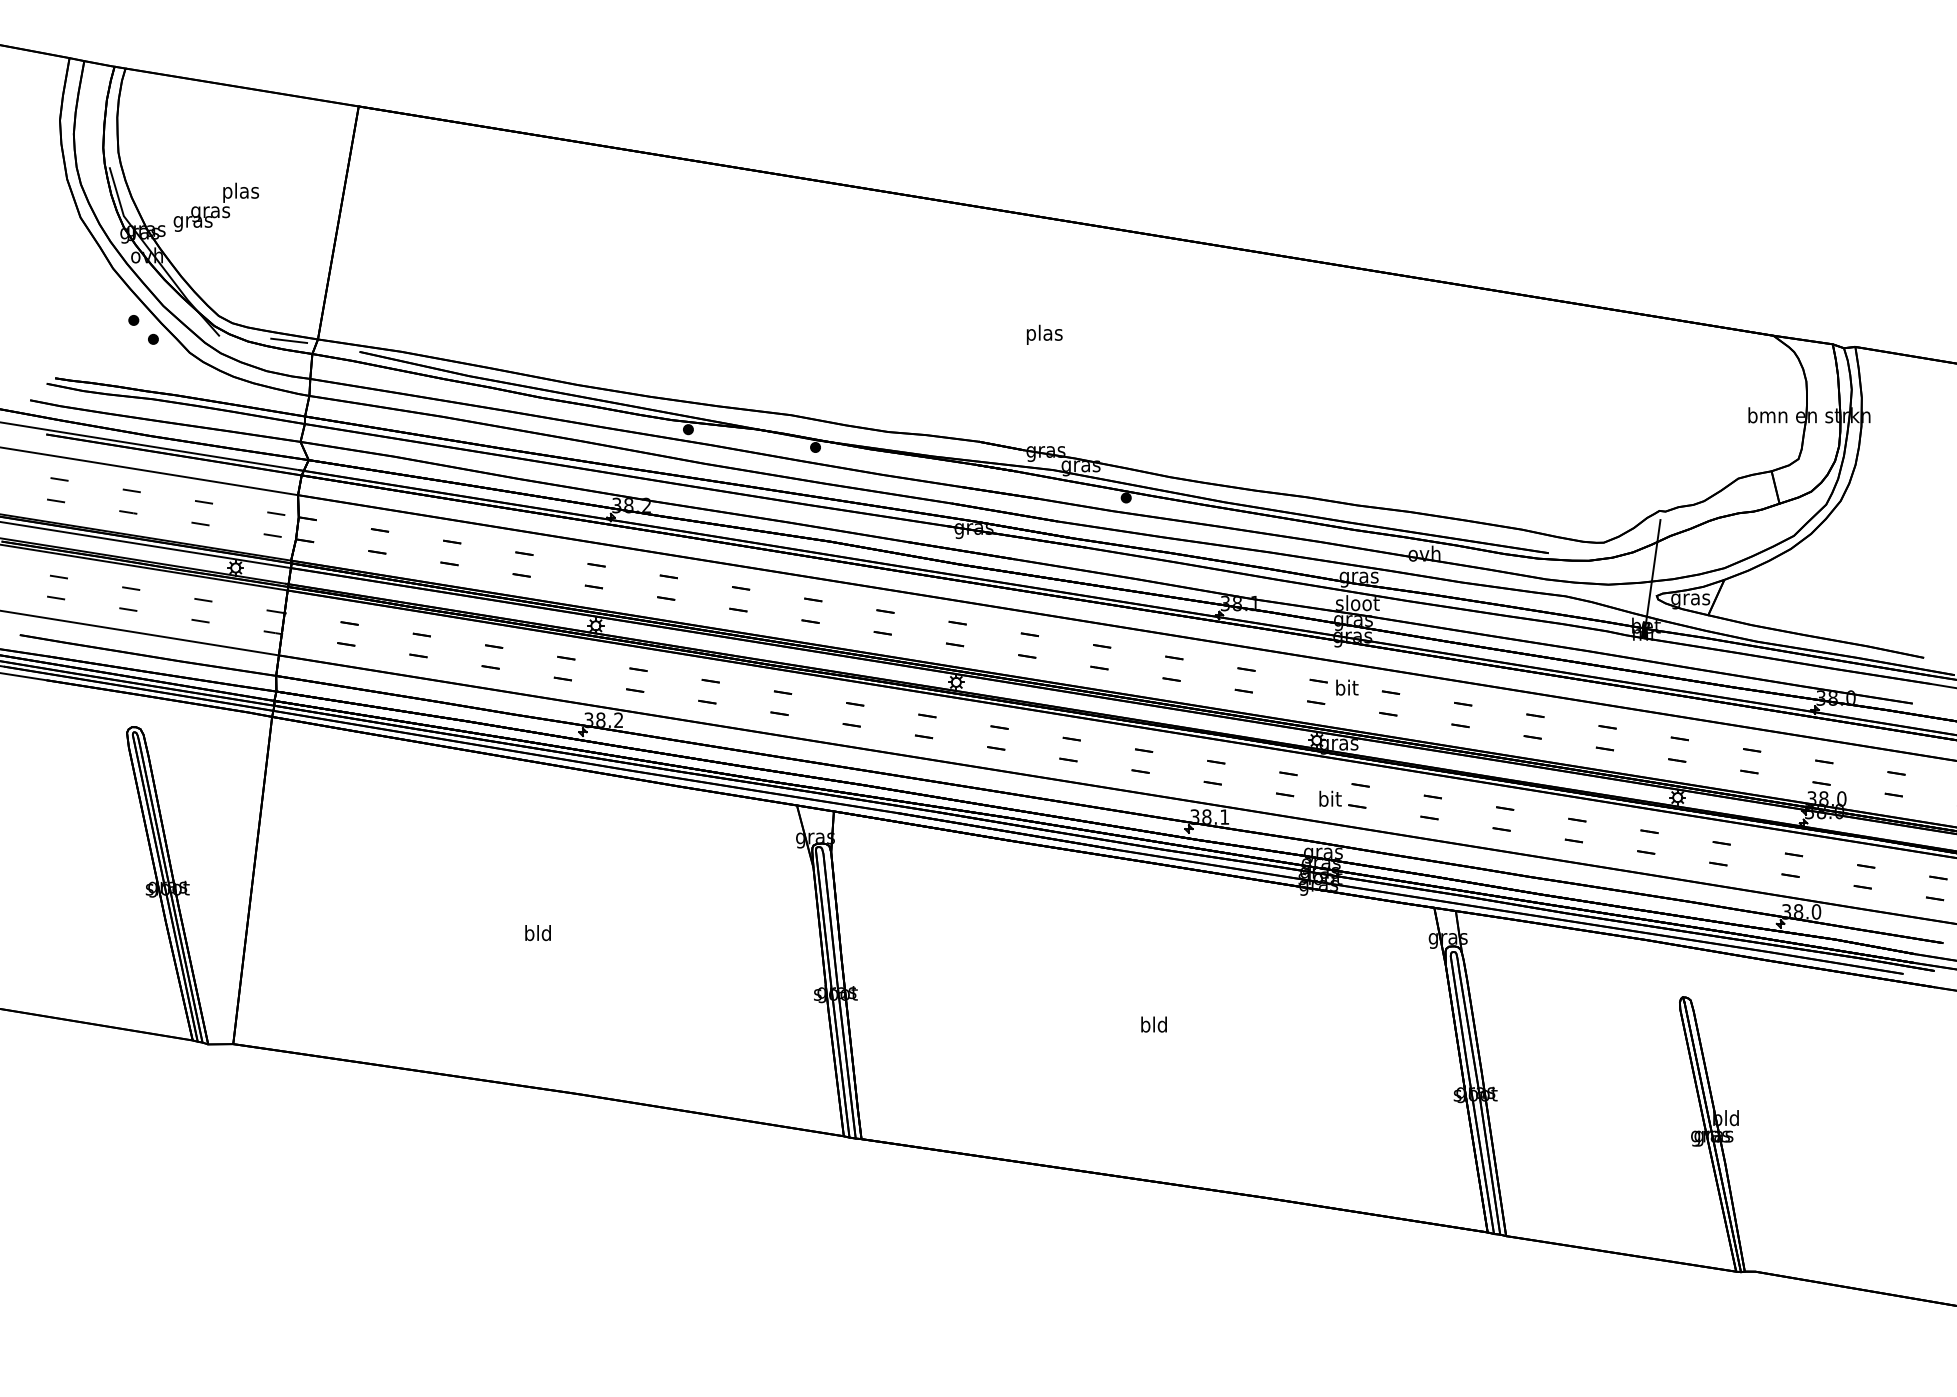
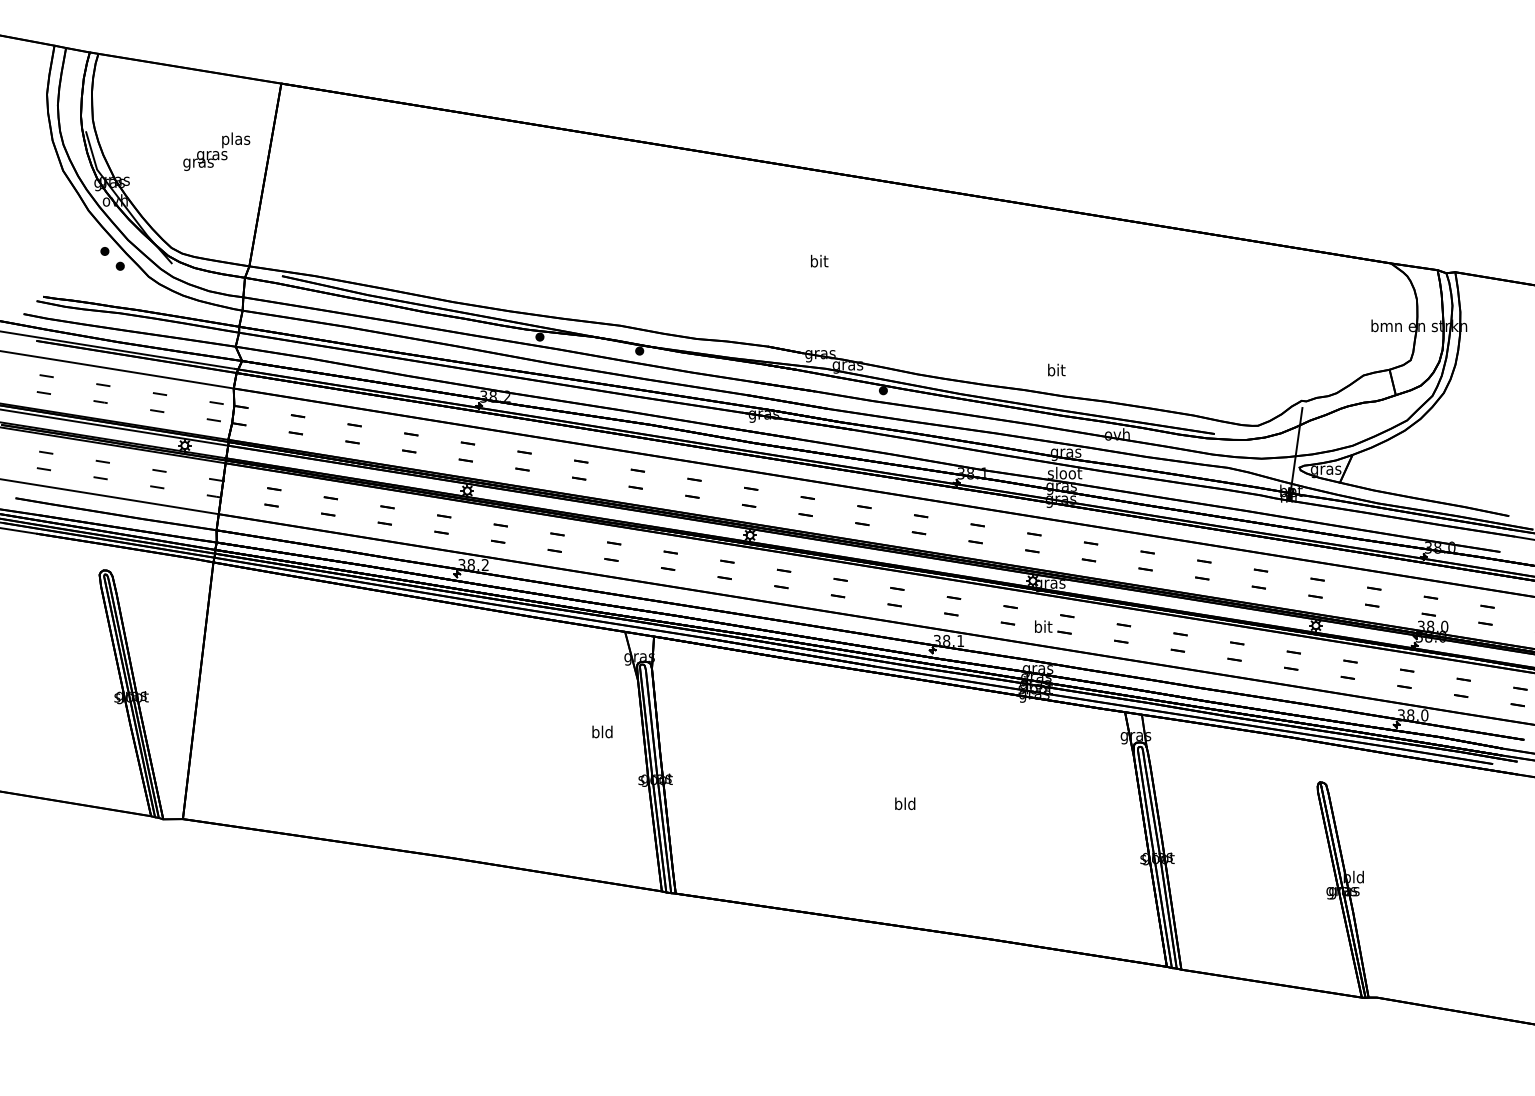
text: (216, 206) -> (216, 151), moved
text: (1044, 334) -> (819, 262), plas -> bit
line: (289, 340) -> (227, 267), removed
text: (1347, 687) -> (1056, 369), moved
text: (537, 933) -> (601, 732), moved

